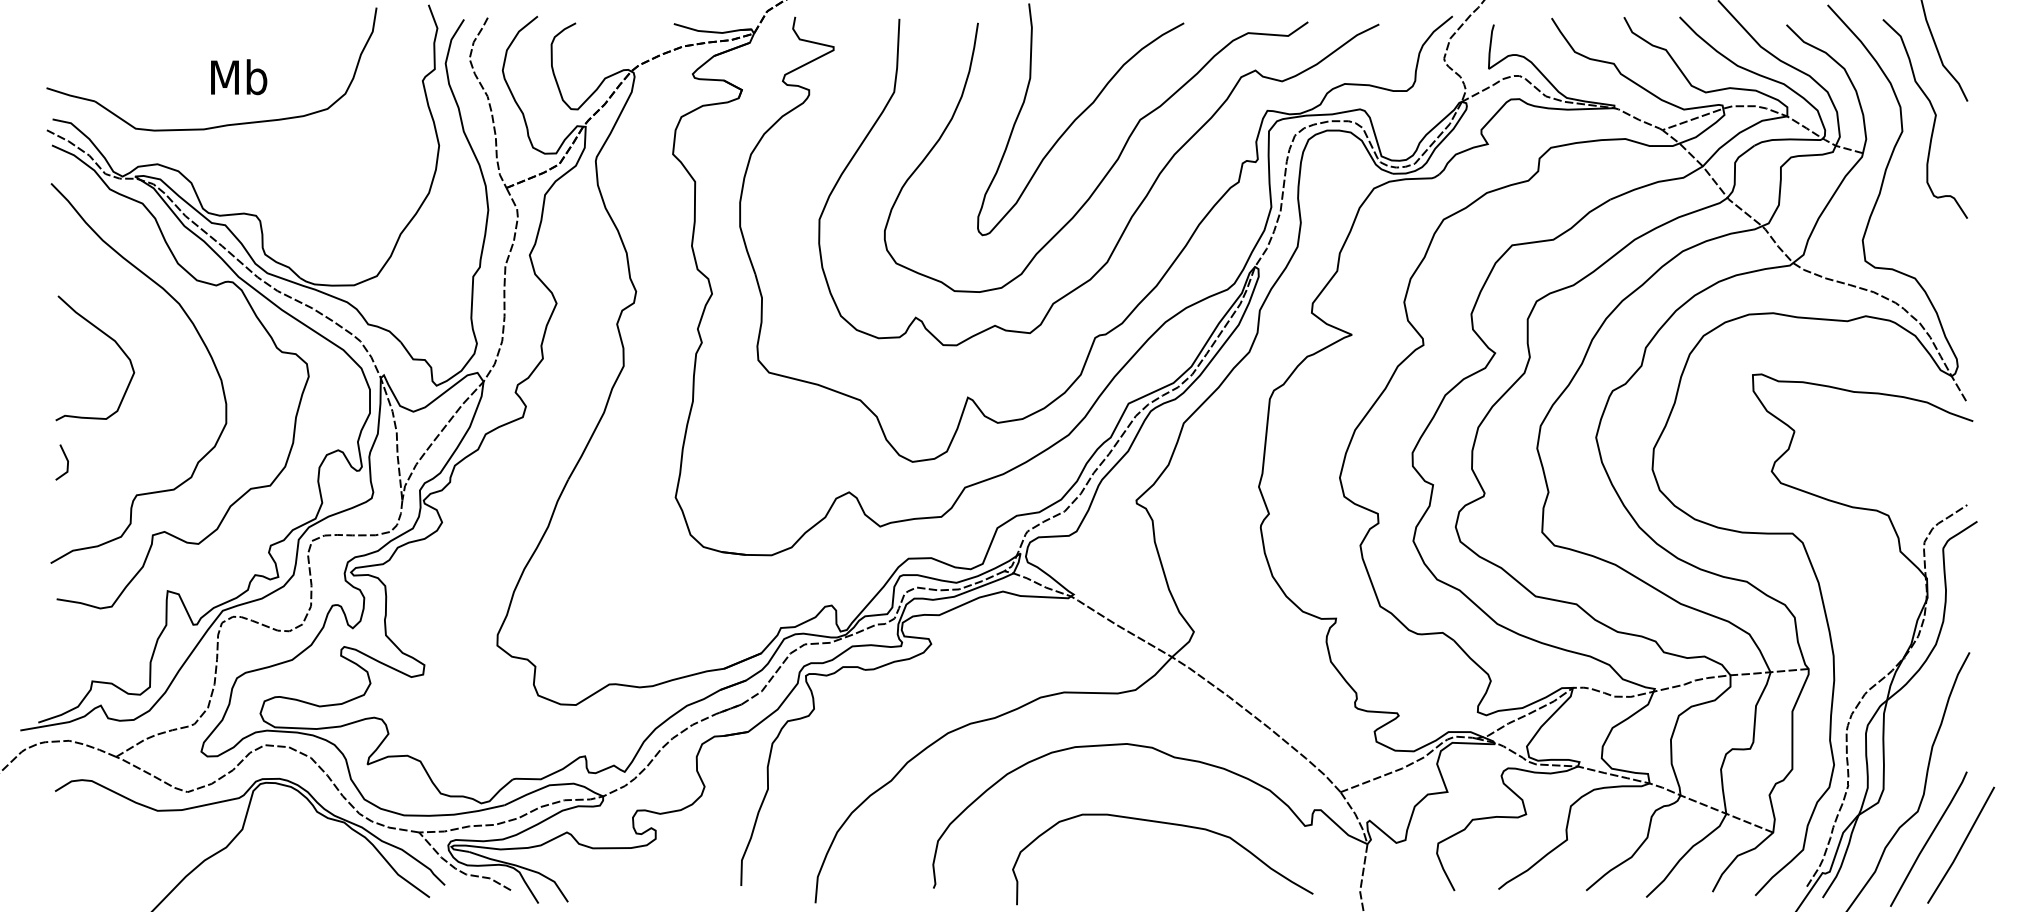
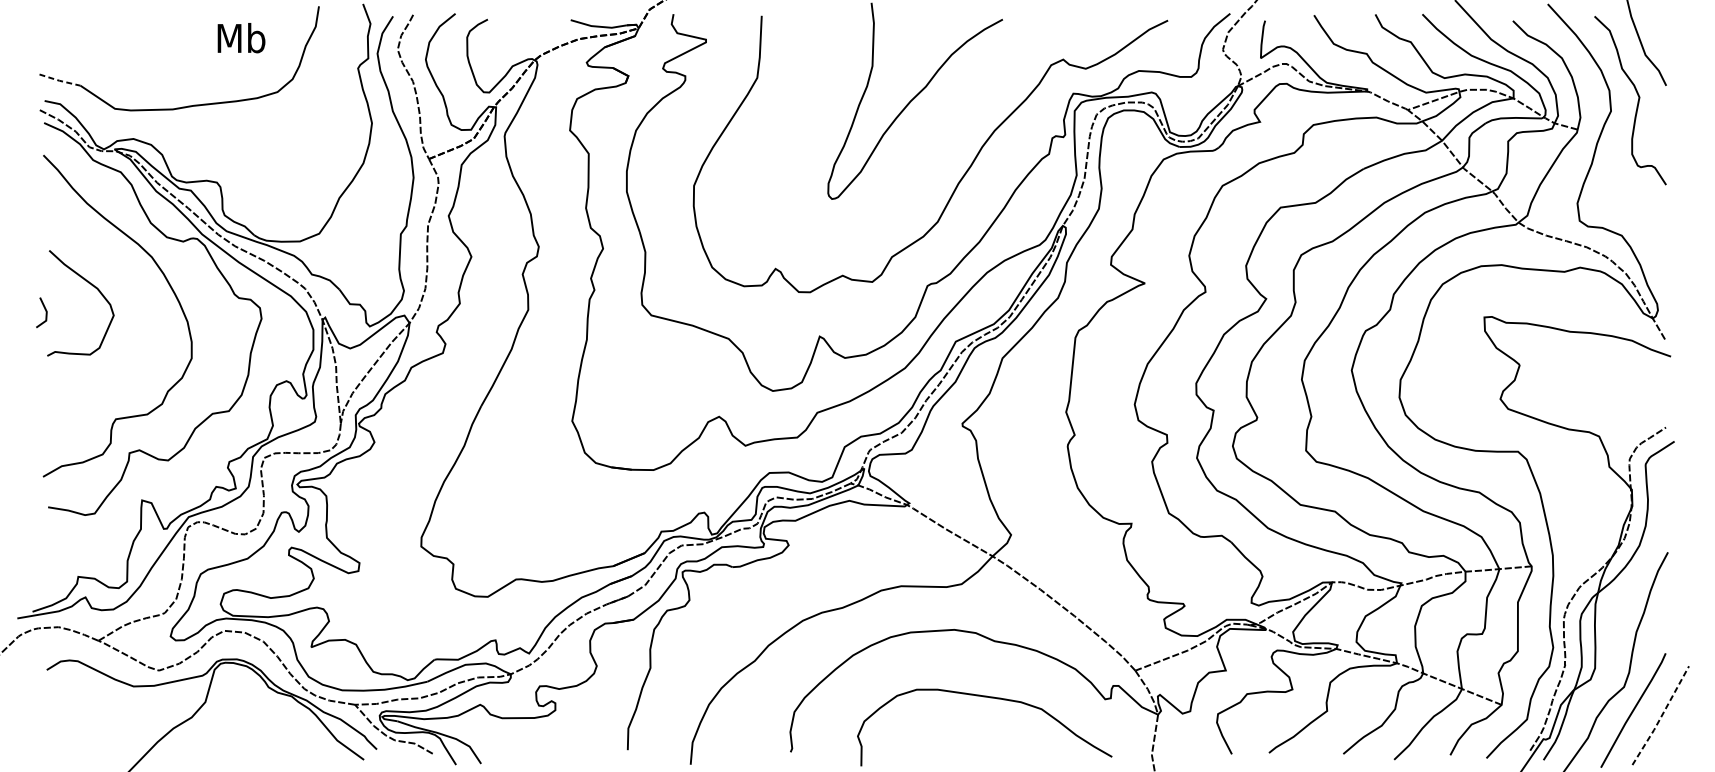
text: (239, 77) -> (241, 38), moved
line: (70, 95) -> (59, 80), solid -> dashed
curve: (1110, 167) -> (940, 141), removed
line: (66, 460) -> (45, 311), moved
line: (1962, 845) -> (1661, 715), solid -> dashed

